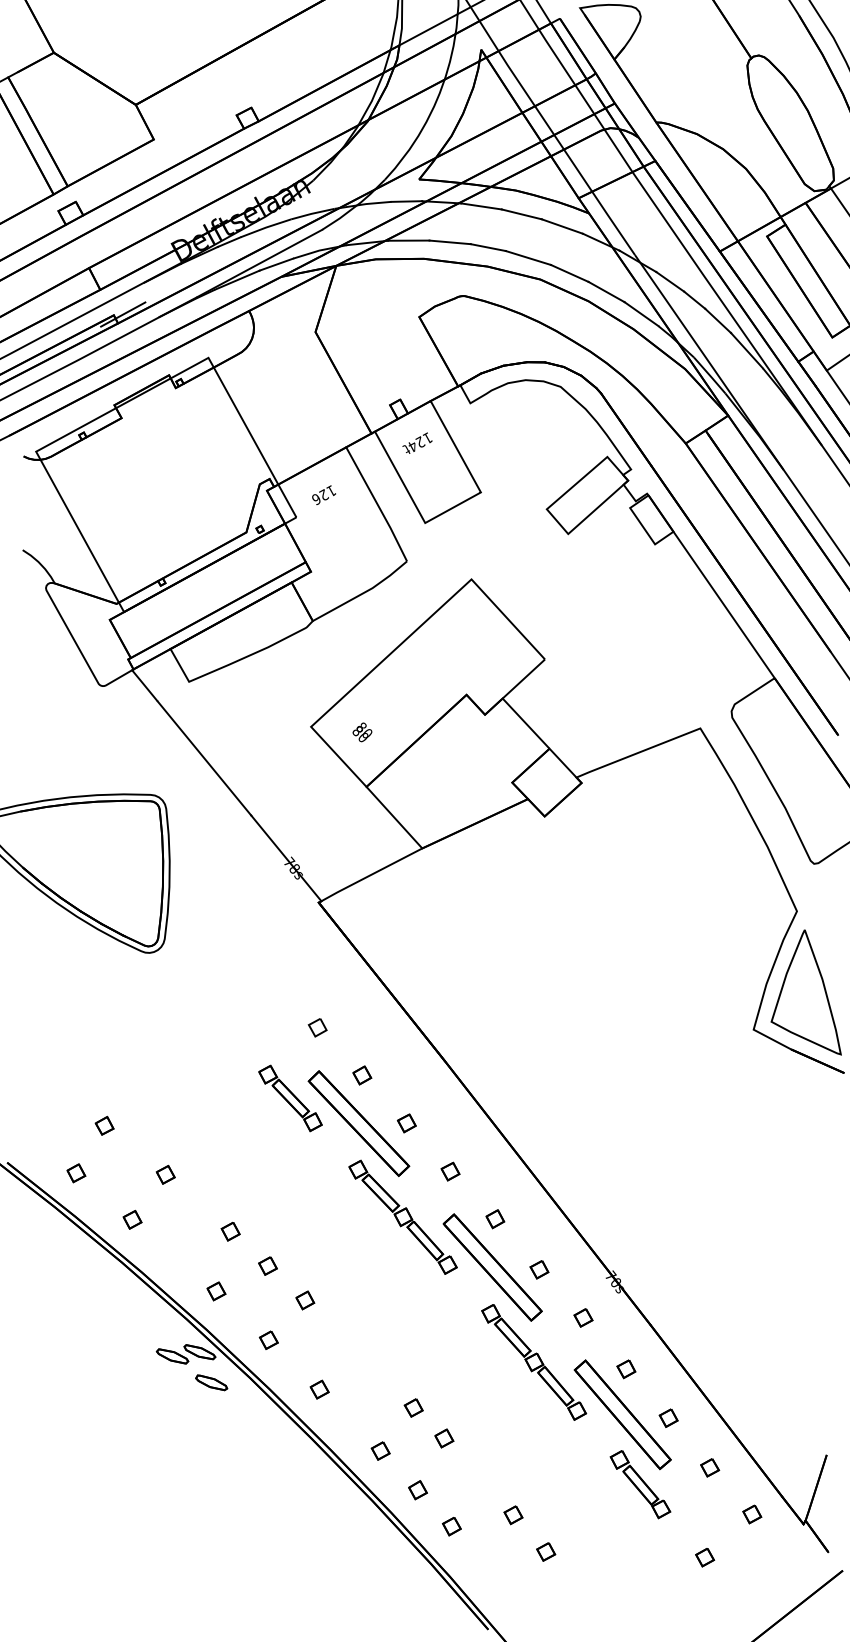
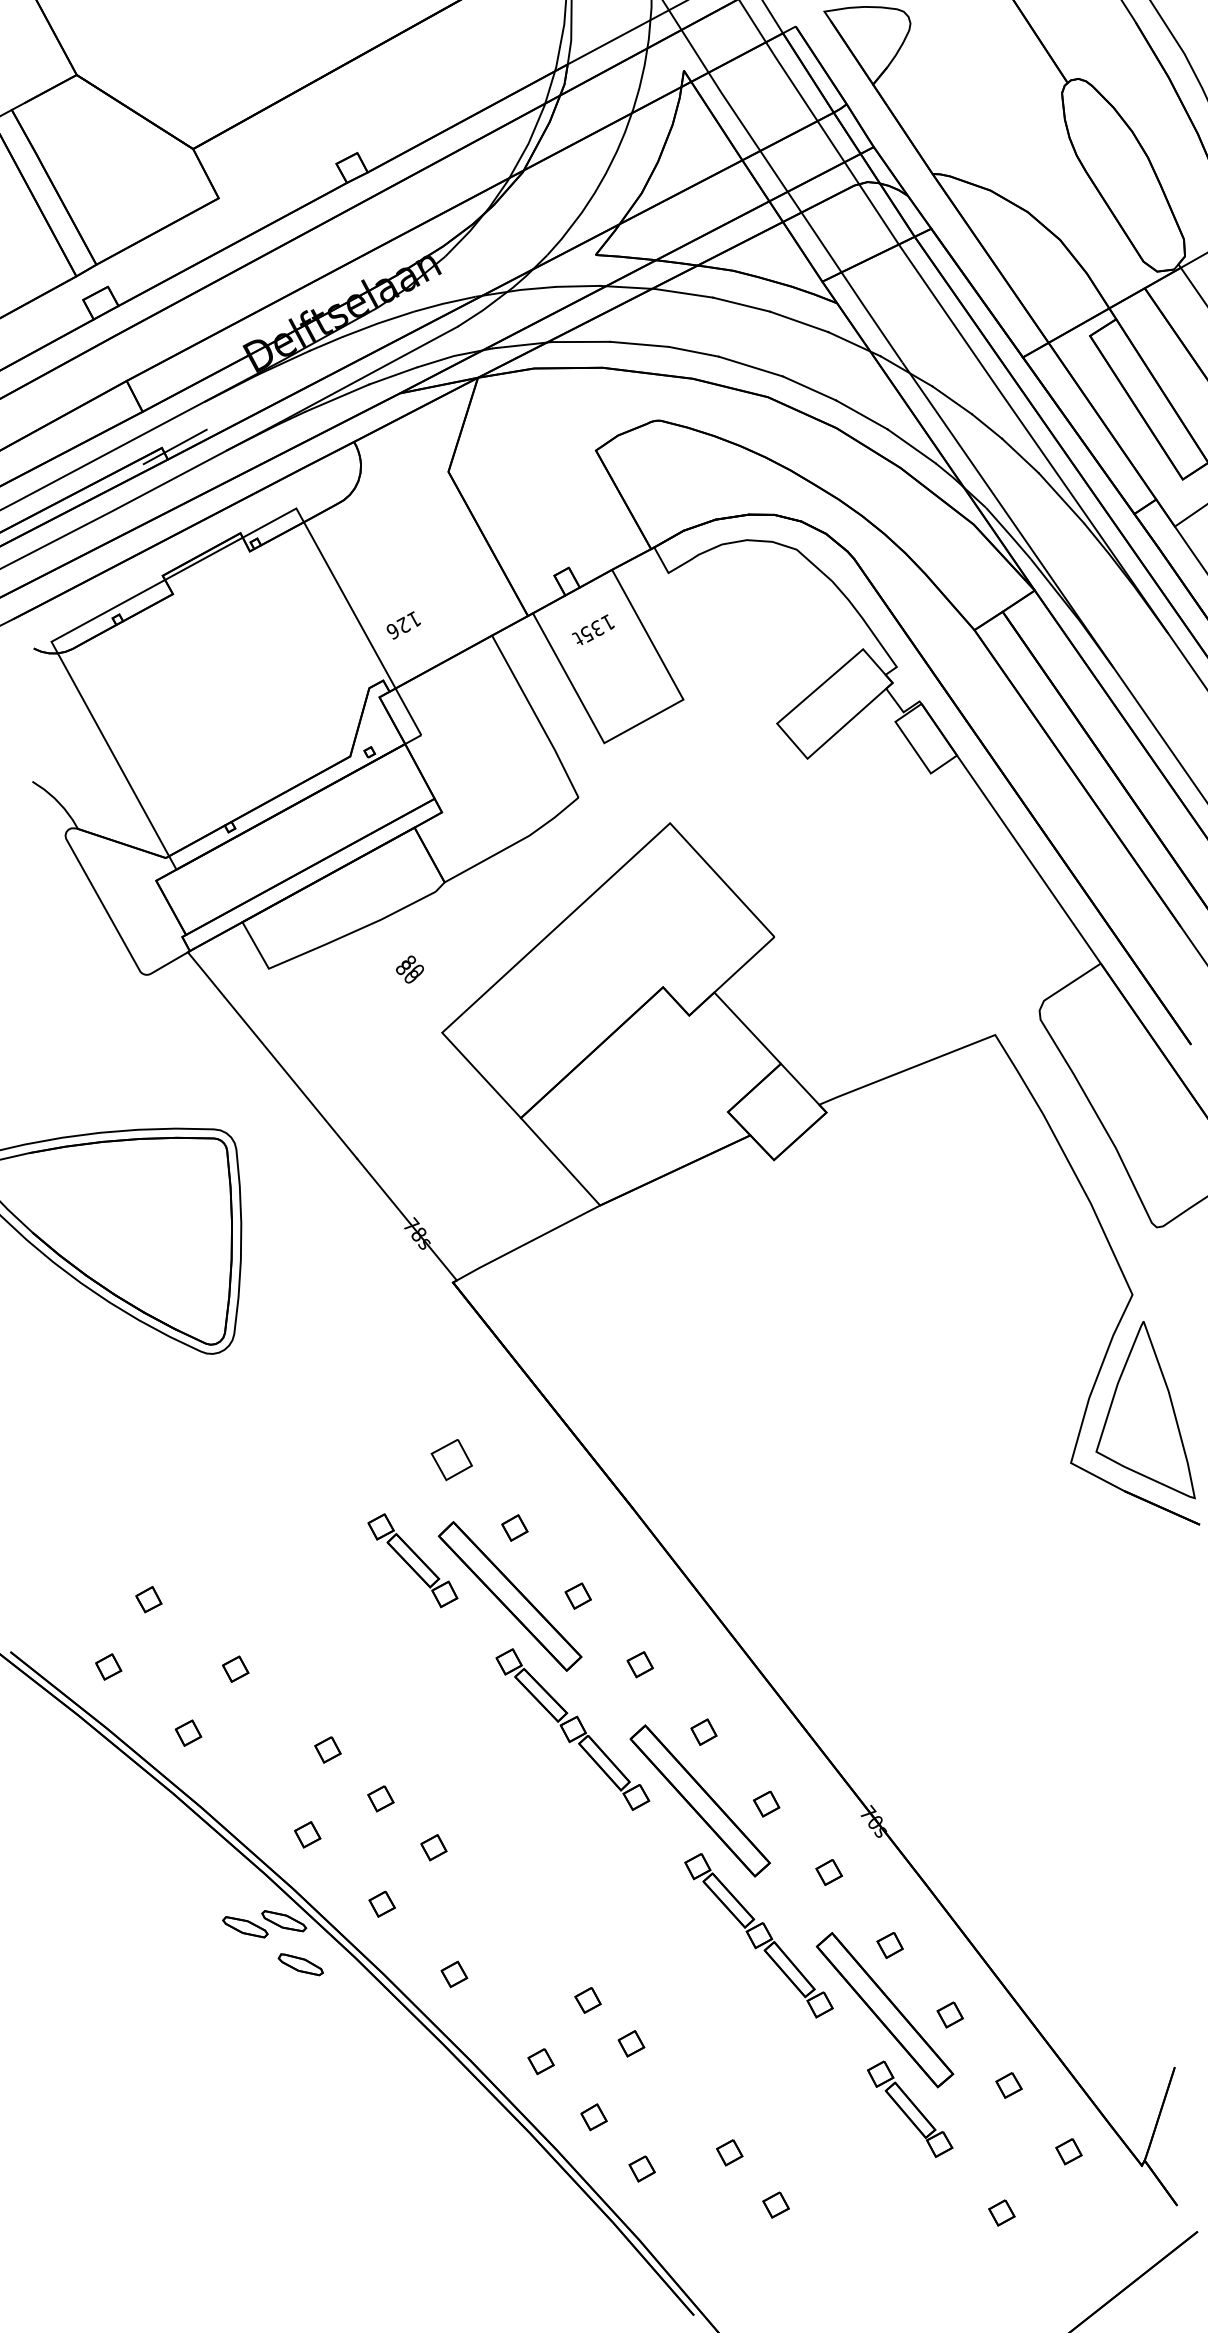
text: (416, 444) -> (591, 631), 124t -> 135t
text: (323, 494) -> (402, 624), moved
text: (362, 732) -> (410, 969), moved
part: (317, 1027) -> (451, 1459), size x1.6

